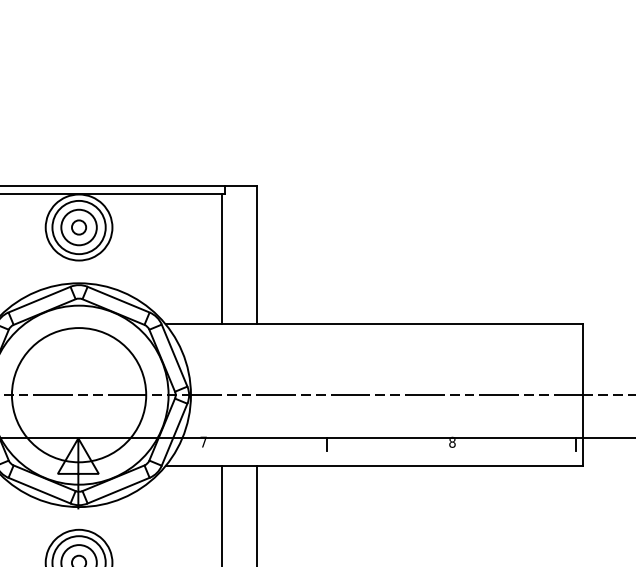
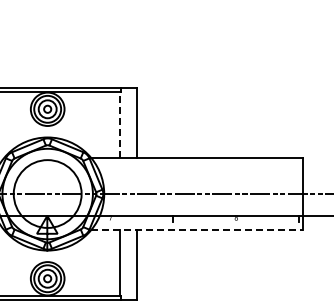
line: (221, 259) -> (119, 125), solid -> dashed
line: (373, 465) -> (196, 229), solid -> dashed

